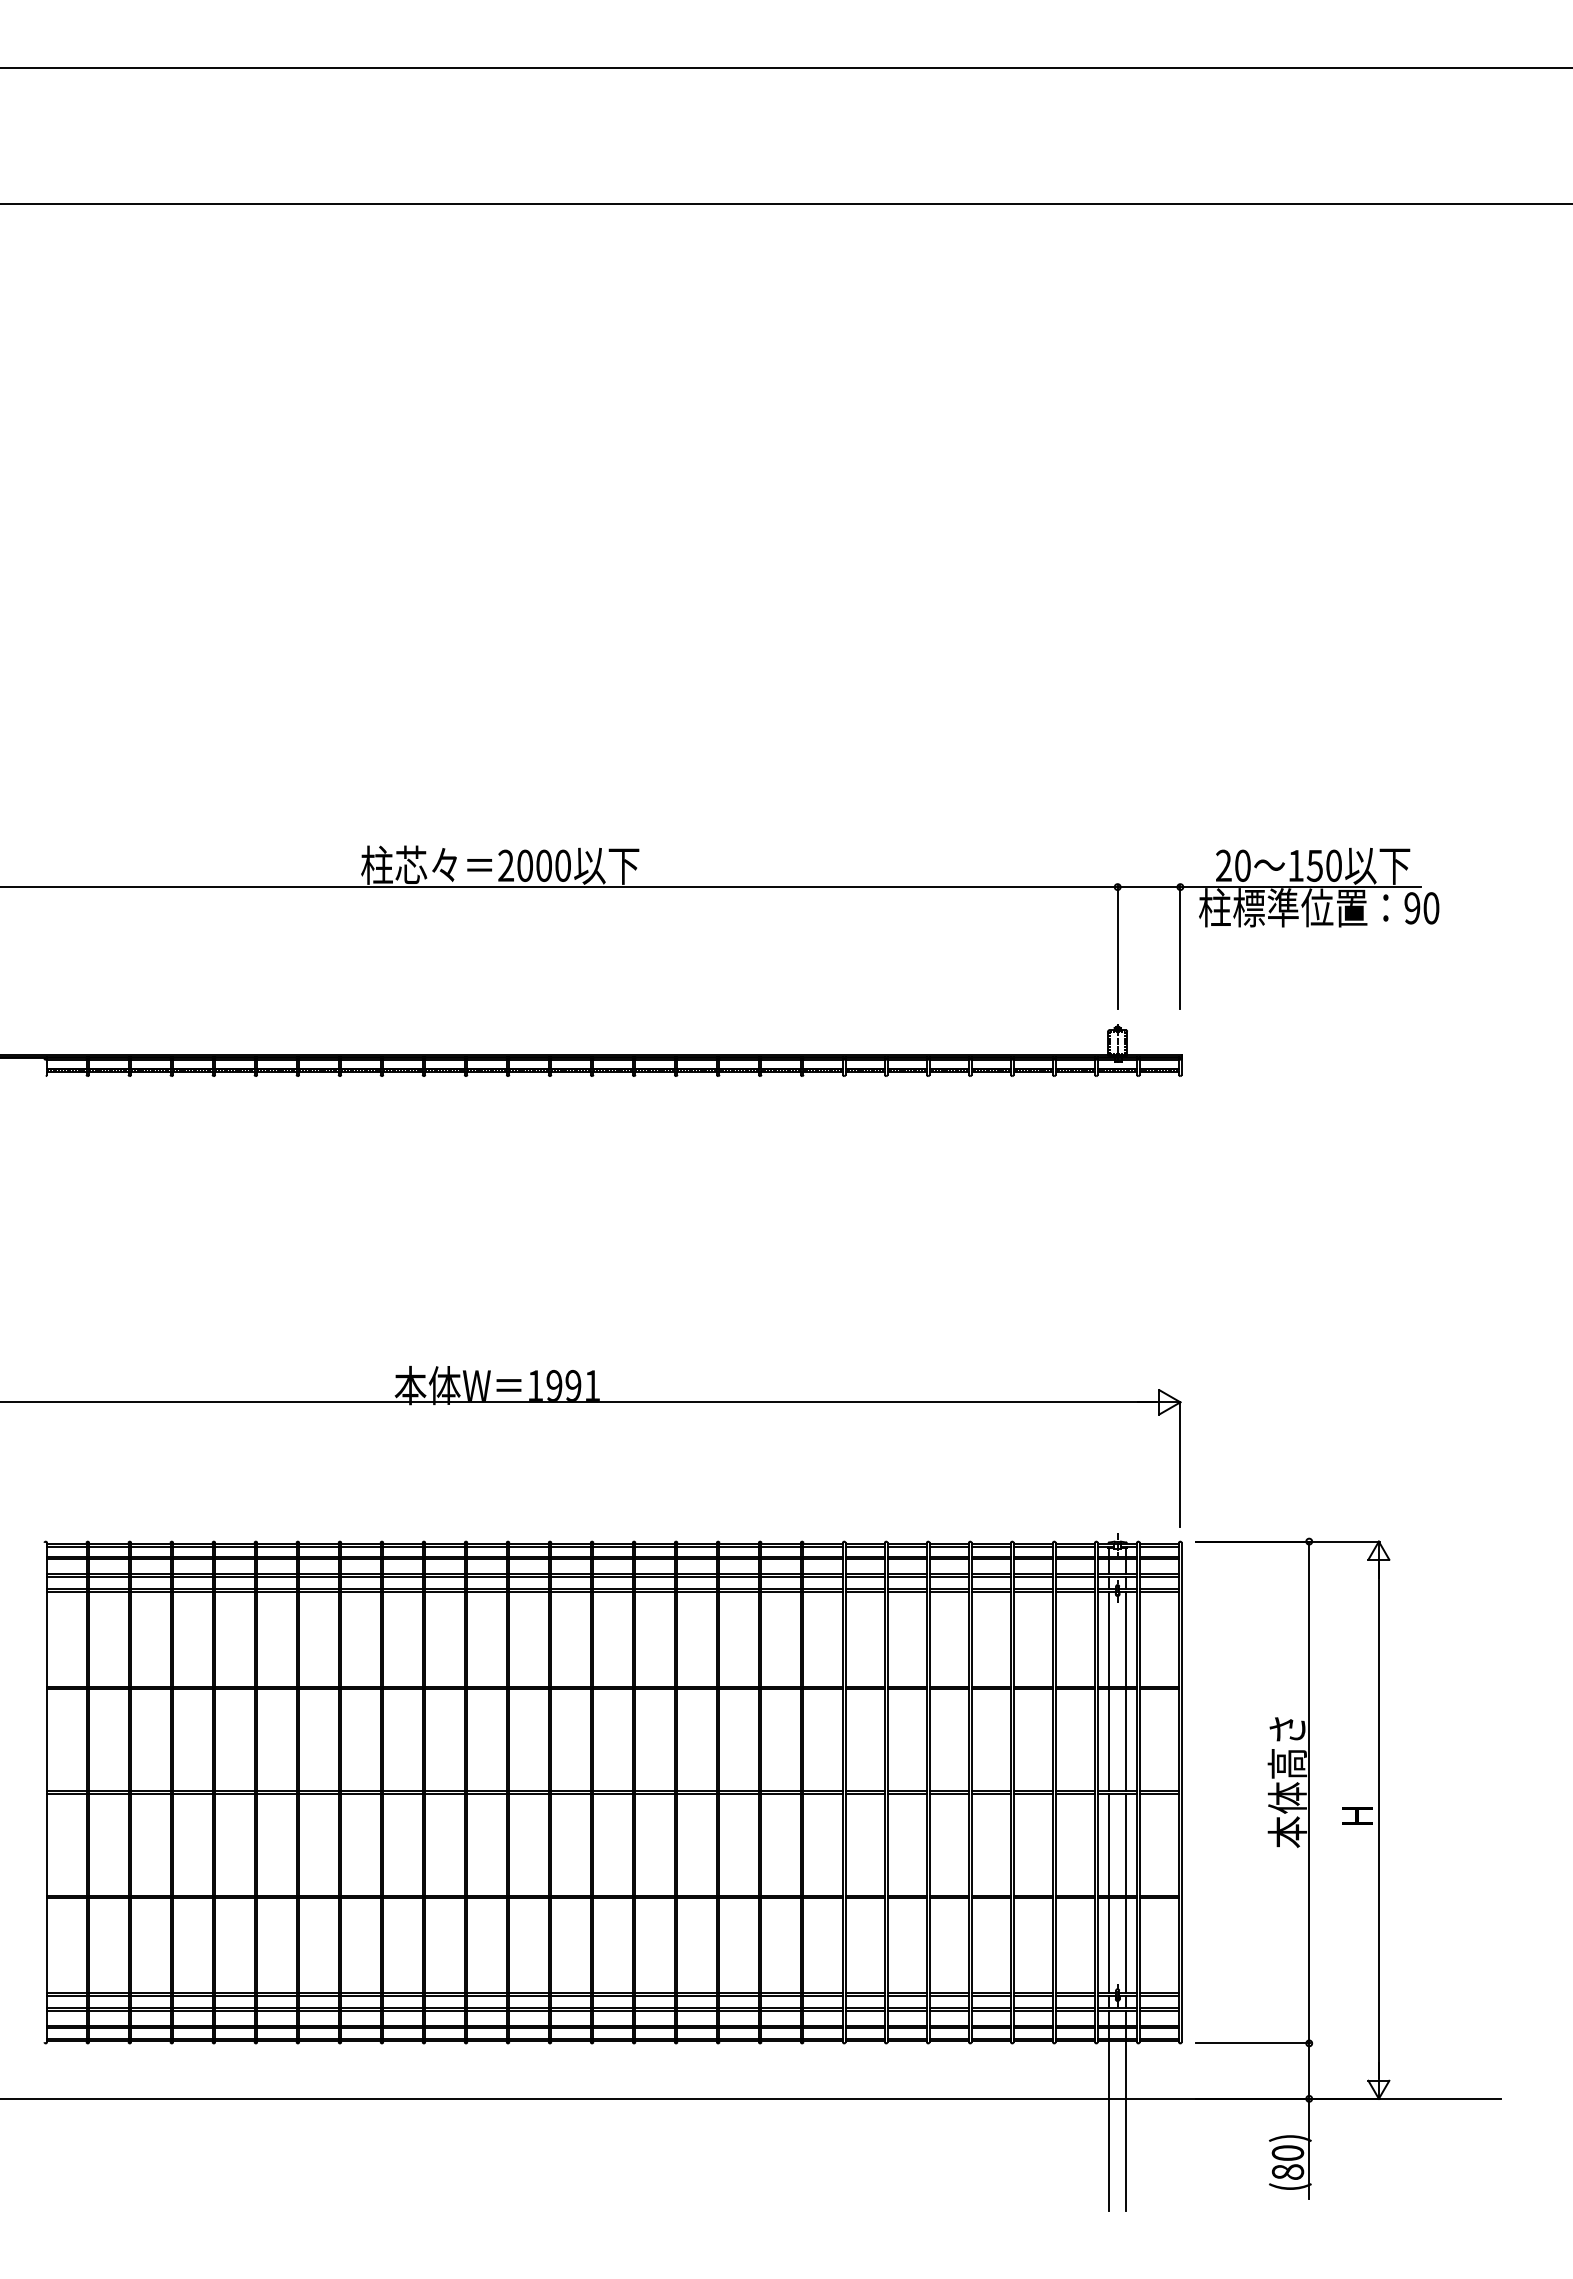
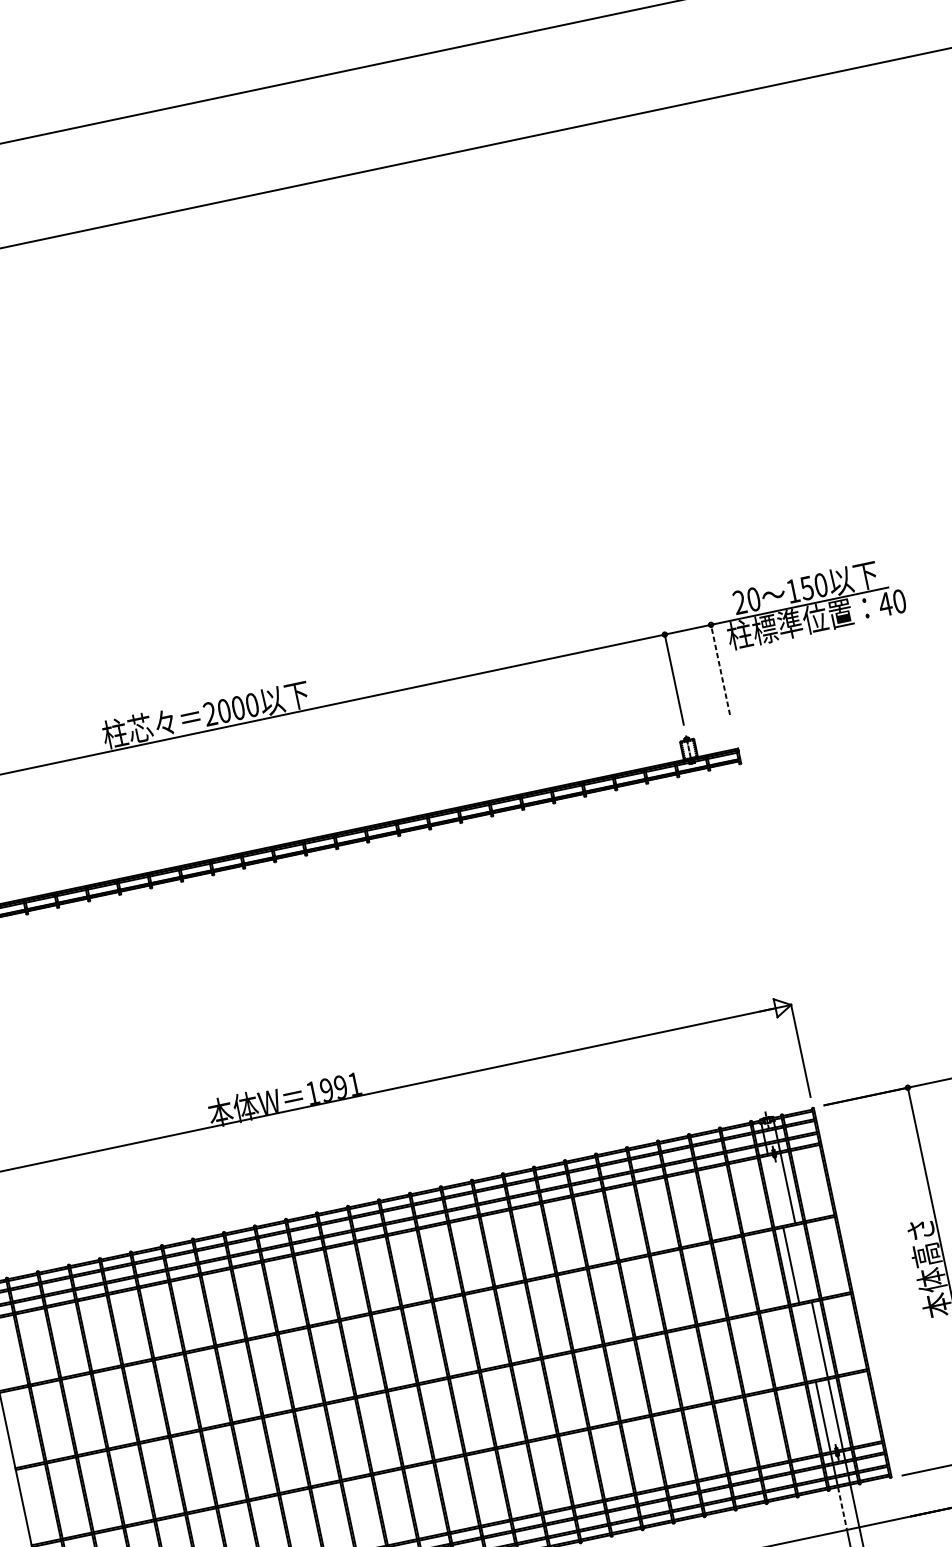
text: (1411, 908) -> (884, 604), 90 -> 40
line: (1180, 947) -> (720, 669), solid -> dashed
line: (1109, 1638) -> (775, 1190), removed
line: (1126, 1740) -> (803, 1262), removed
line: (1109, 1844) -> (807, 1342), removed
line: (1109, 2069) -> (842, 1508), solid -> dashed

